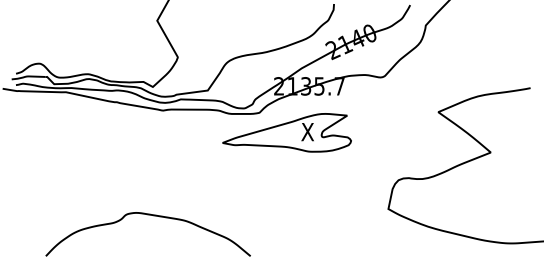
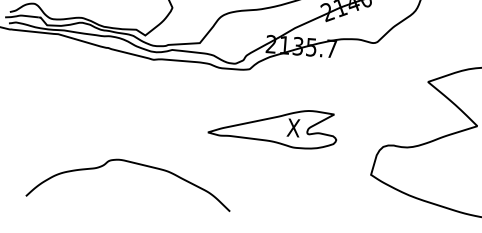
part: (286, 132) -> (272, 126), moved

